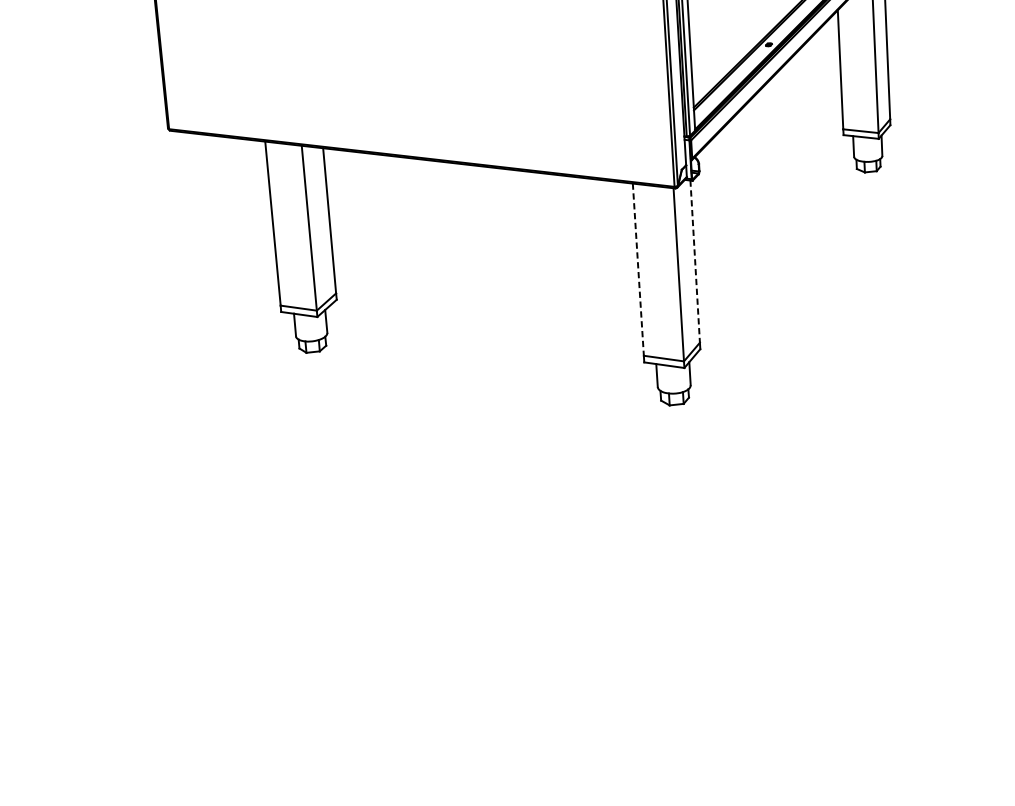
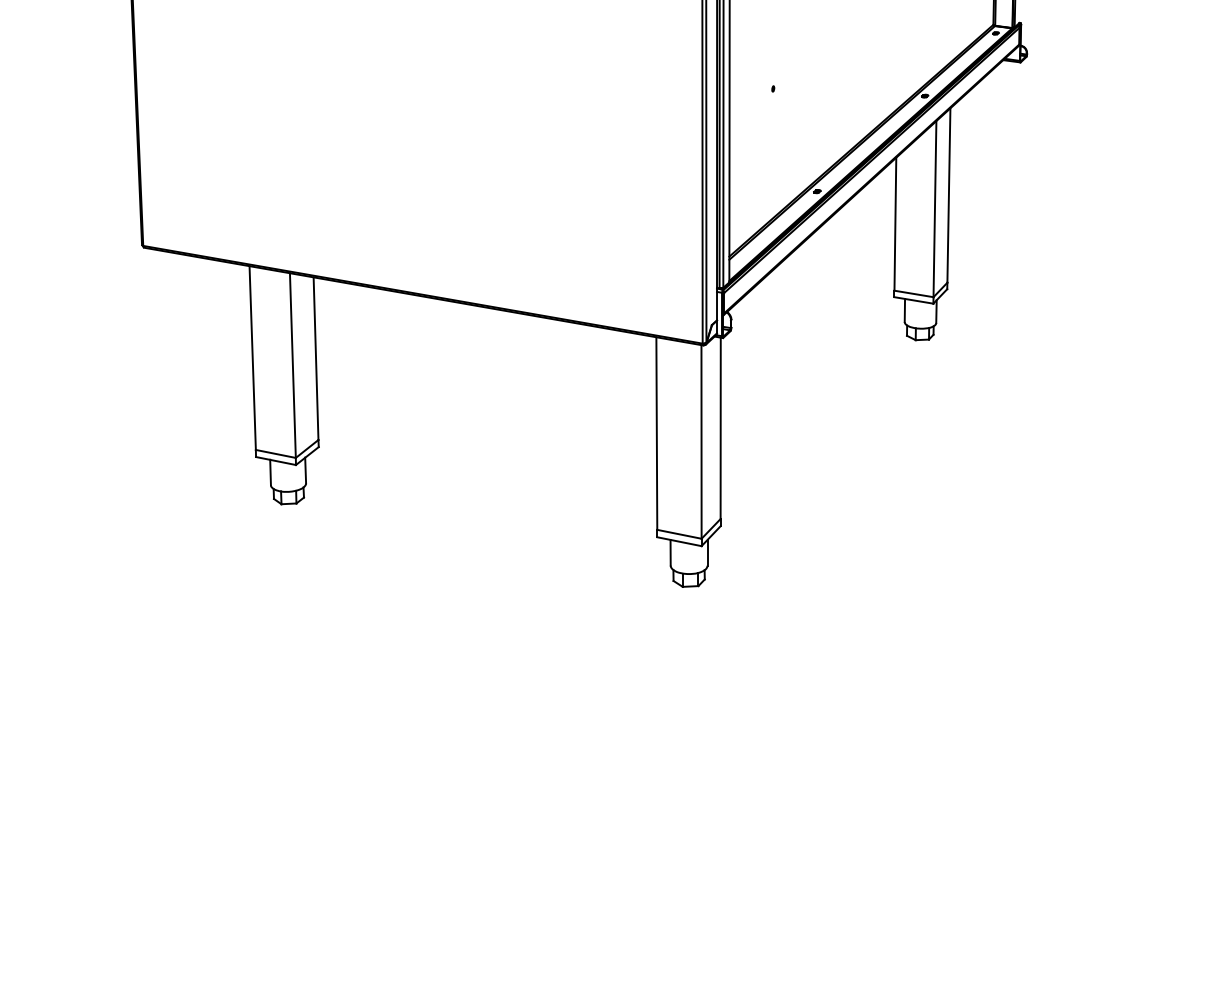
line: (695, 261) -> (720, 428), dashed -> solid
line: (638, 270) -> (656, 434), dashed -> solid

